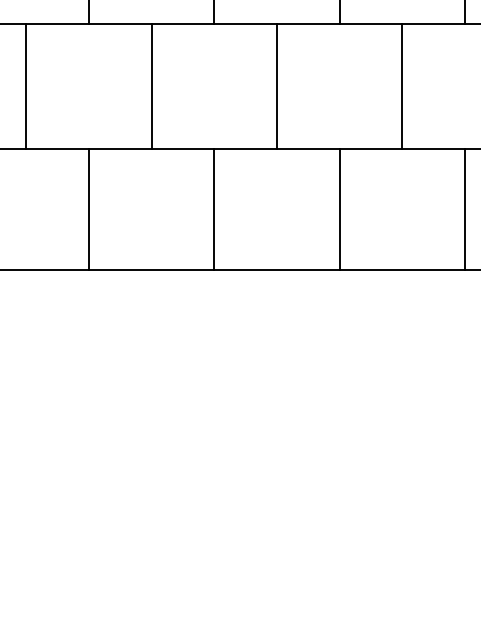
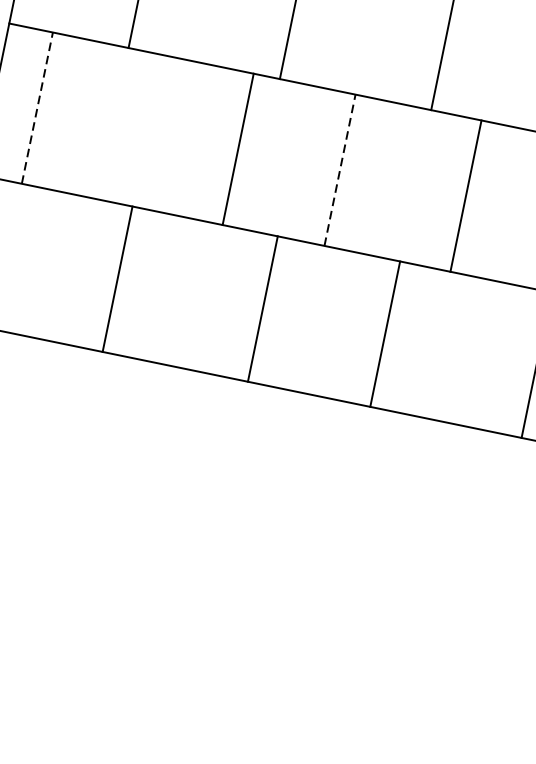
line: (26, 86) -> (37, 107), solid -> dashed
line: (151, 86) -> (237, 149), moved
line: (277, 86) -> (340, 170), solid -> dashed
line: (402, 86) -> (466, 195), moved
line: (89, 209) -> (118, 279), moved
line: (214, 209) -> (263, 308), moved

